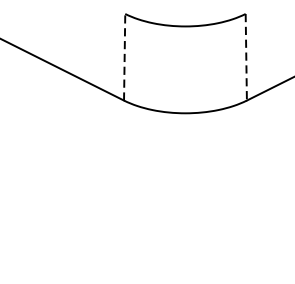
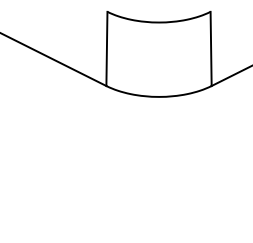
line: (124, 56) -> (106, 48), dashed -> solid
line: (246, 57) -> (211, 49), dashed -> solid

